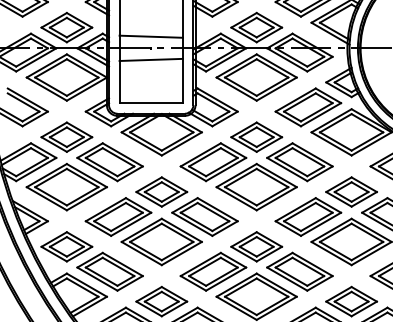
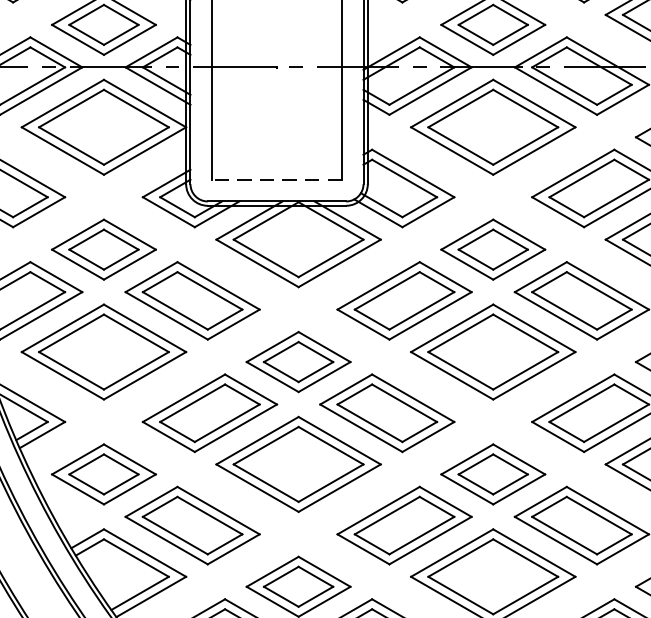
line: (150, 36) -> (275, 43), removed
line: (150, 59) -> (275, 90), removed
line: (151, 103) -> (277, 180), solid -> dashed

